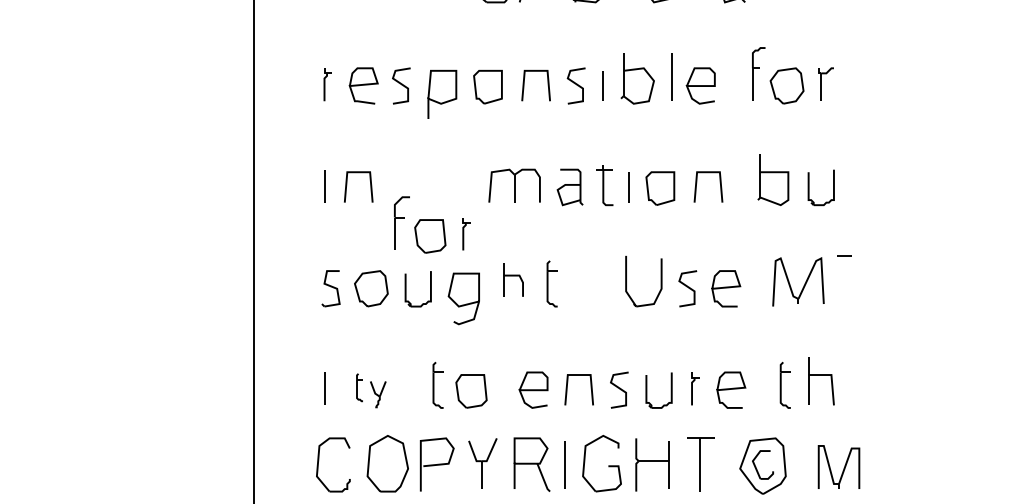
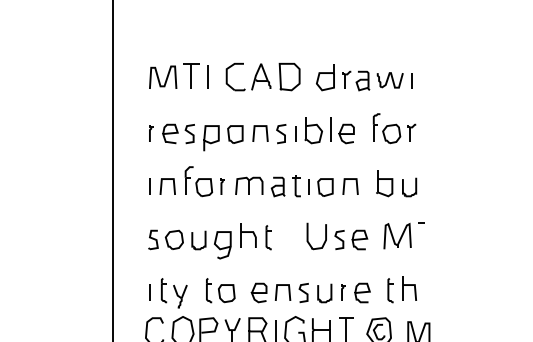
part: (430, 224) -> (204, 181), moved
part: (513, 280) -> (248, 235), size x1.43
part: (371, 391) -> (174, 293), size x1.67

